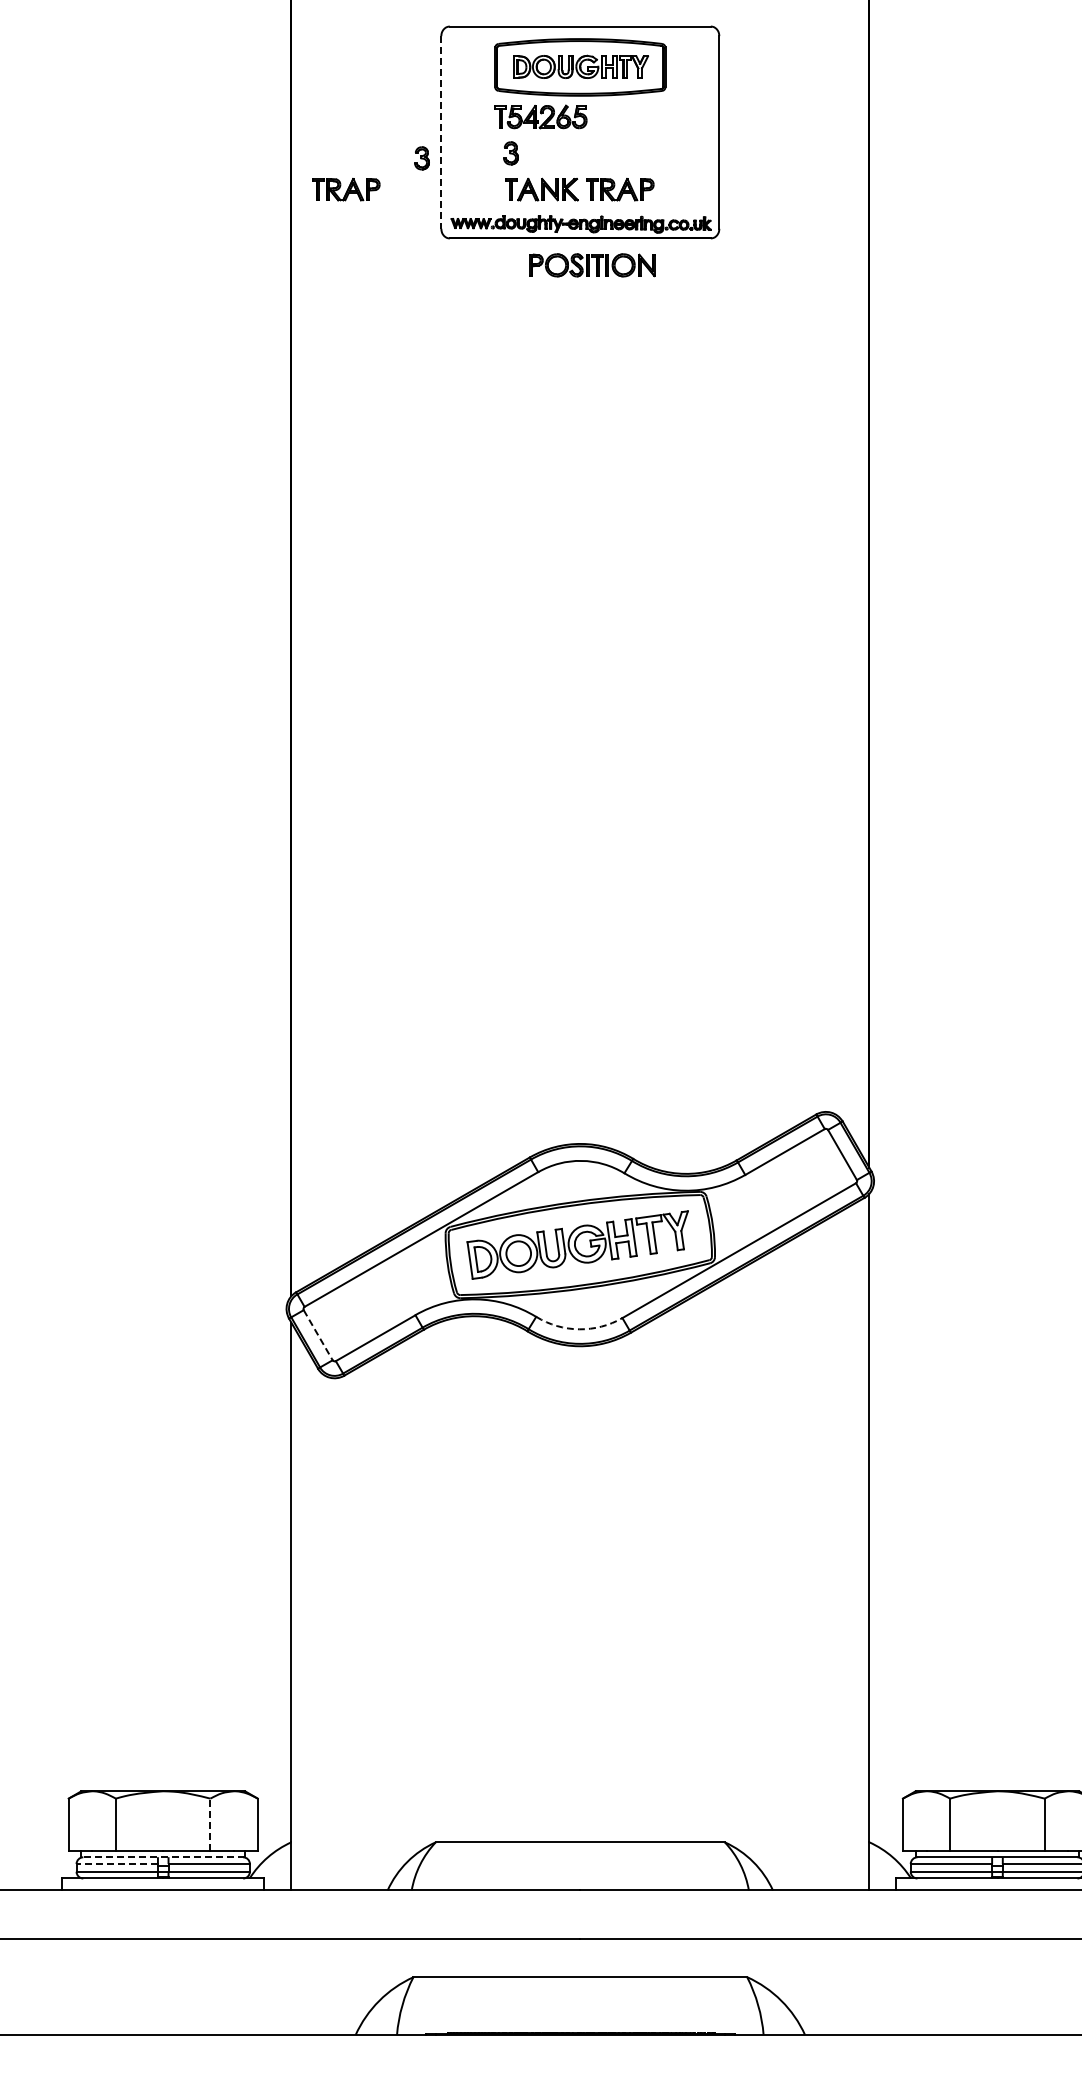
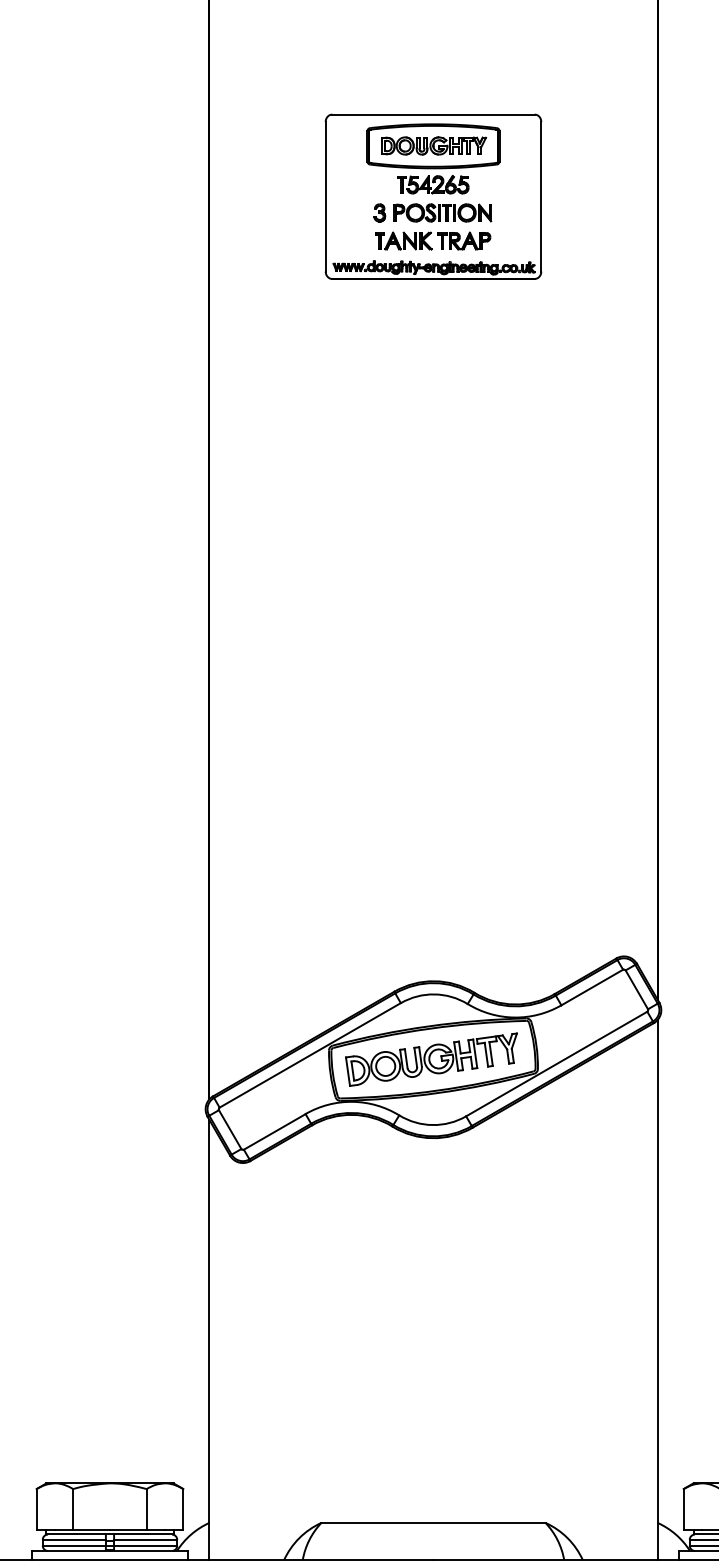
part: (540, 116) -> (432, 184), moved
line: (441, 133) -> (325, 197), dashed -> solid
part: (421, 158) -> (310, 216), removed
part: (346, 189) -> (252, 241), removed
part: (592, 265) -> (442, 213), moved
arc: (579, 1329) -> (432, 1125), dashed -> solid
line: (318, 1335) -> (230, 1129), dashed -> solid
line: (210, 1824) -> (146, 1509), dashed -> solid
line: (163, 1857) -> (110, 1534), dashed -> solid
line: (117, 1864) -> (74, 1540), dashed -> solid

